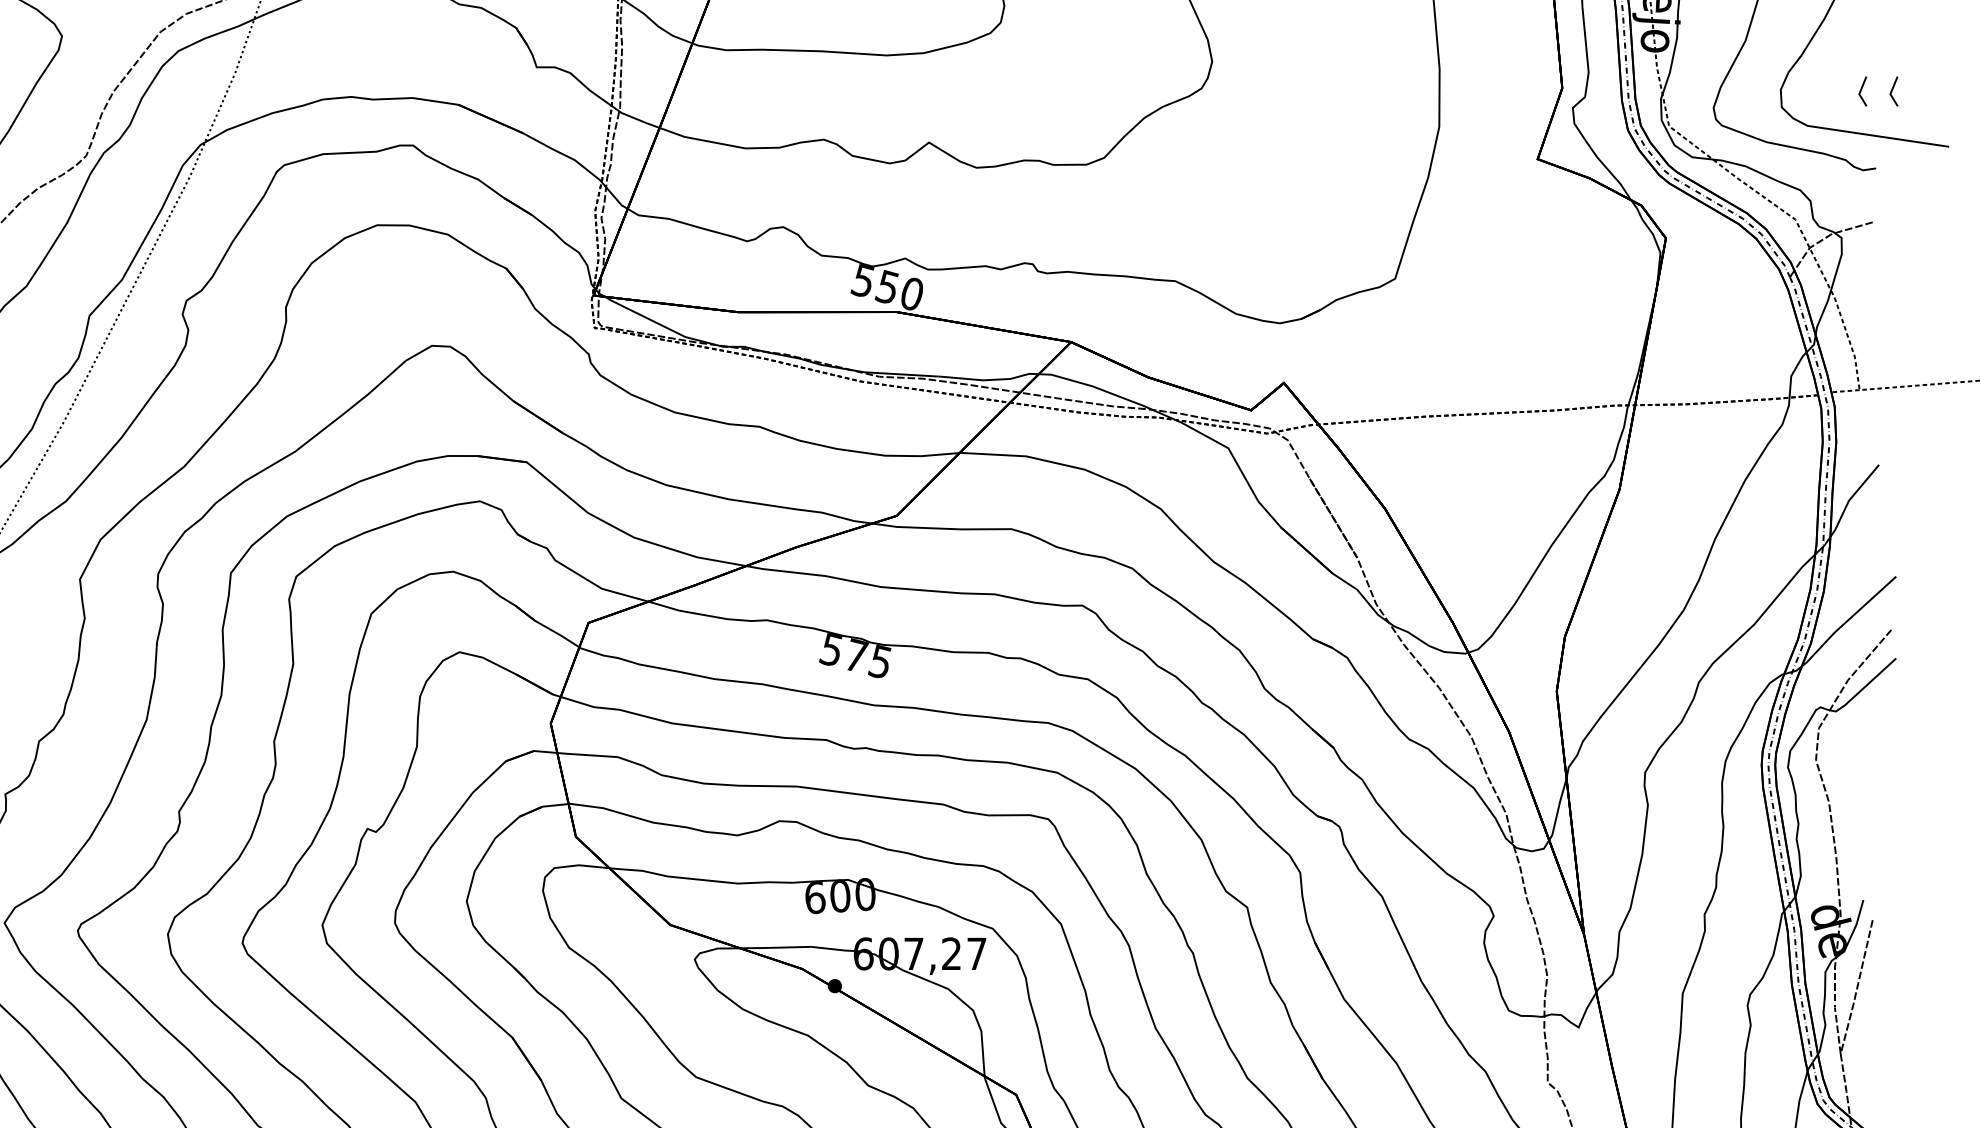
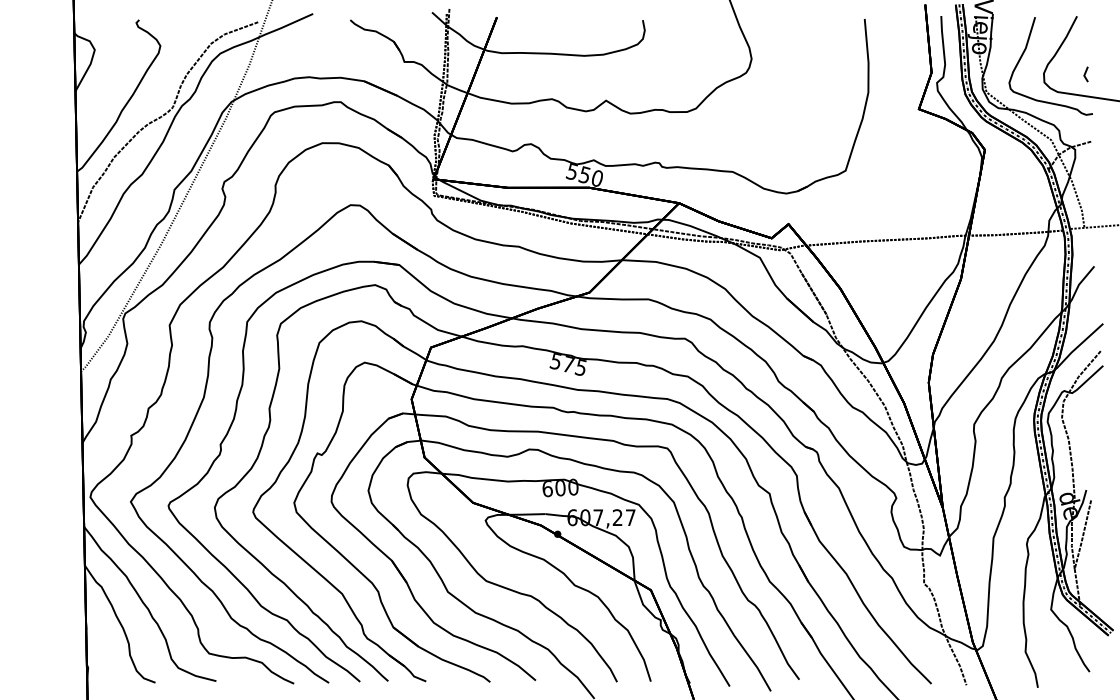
line: (1892, 91) -> (1101, 74), removed

